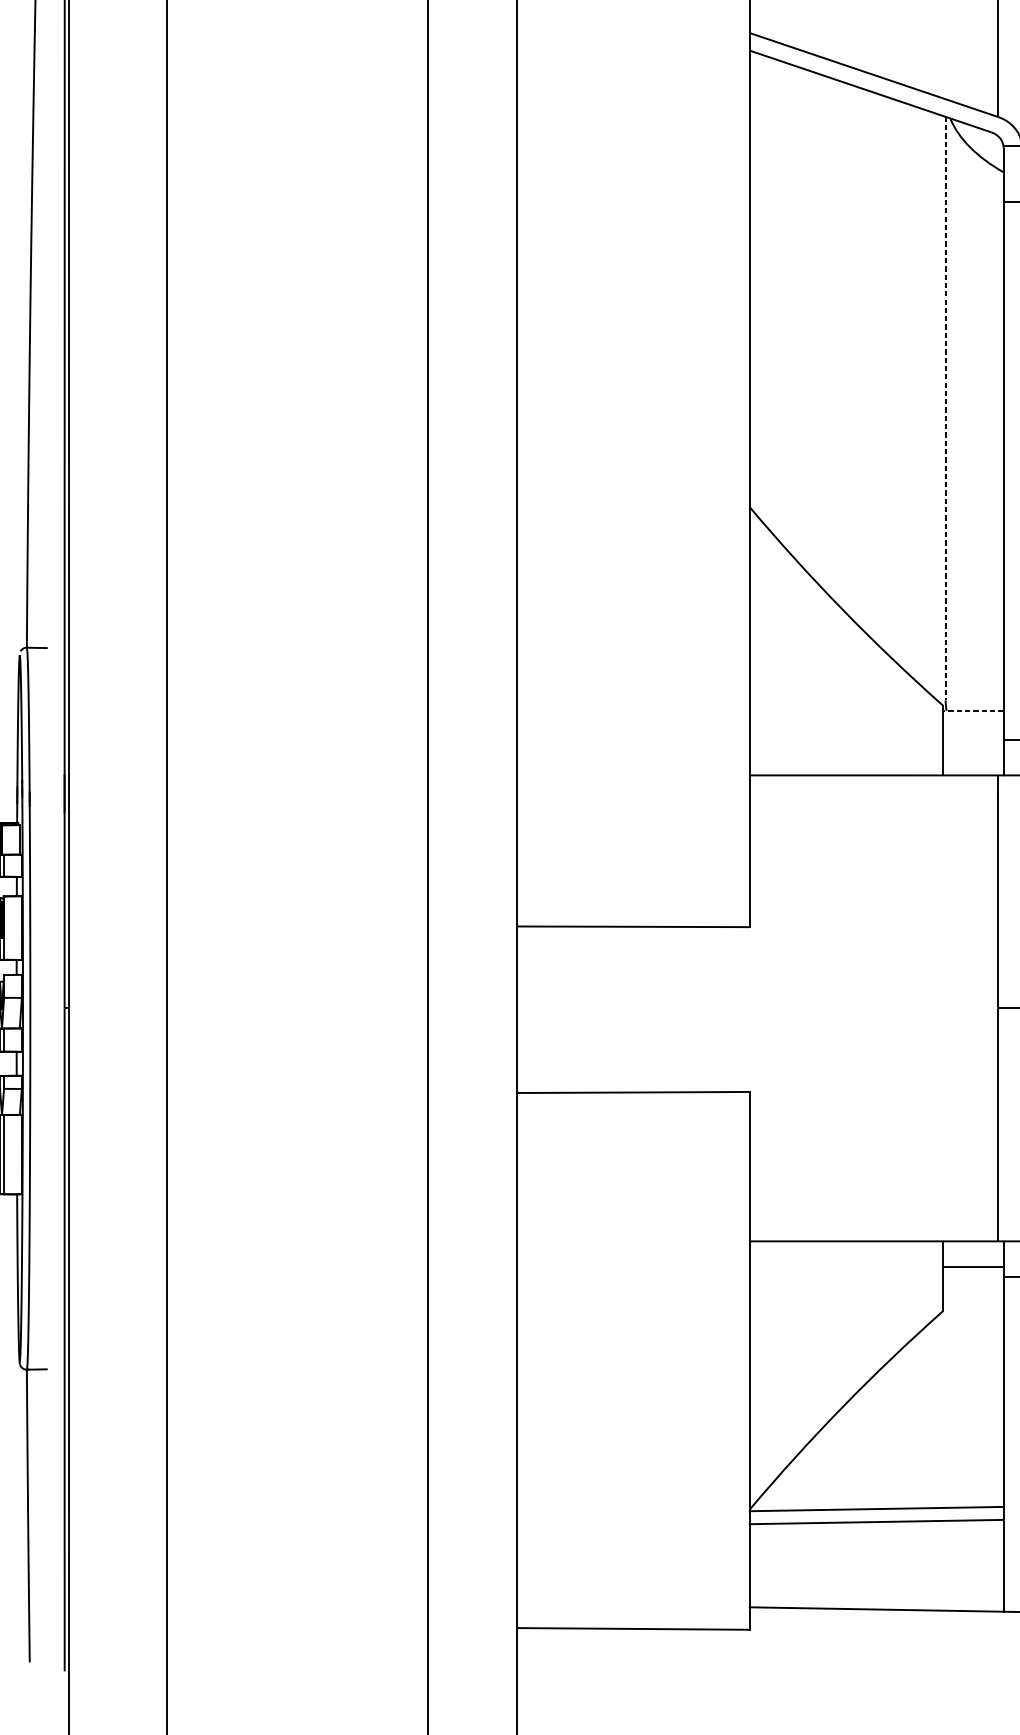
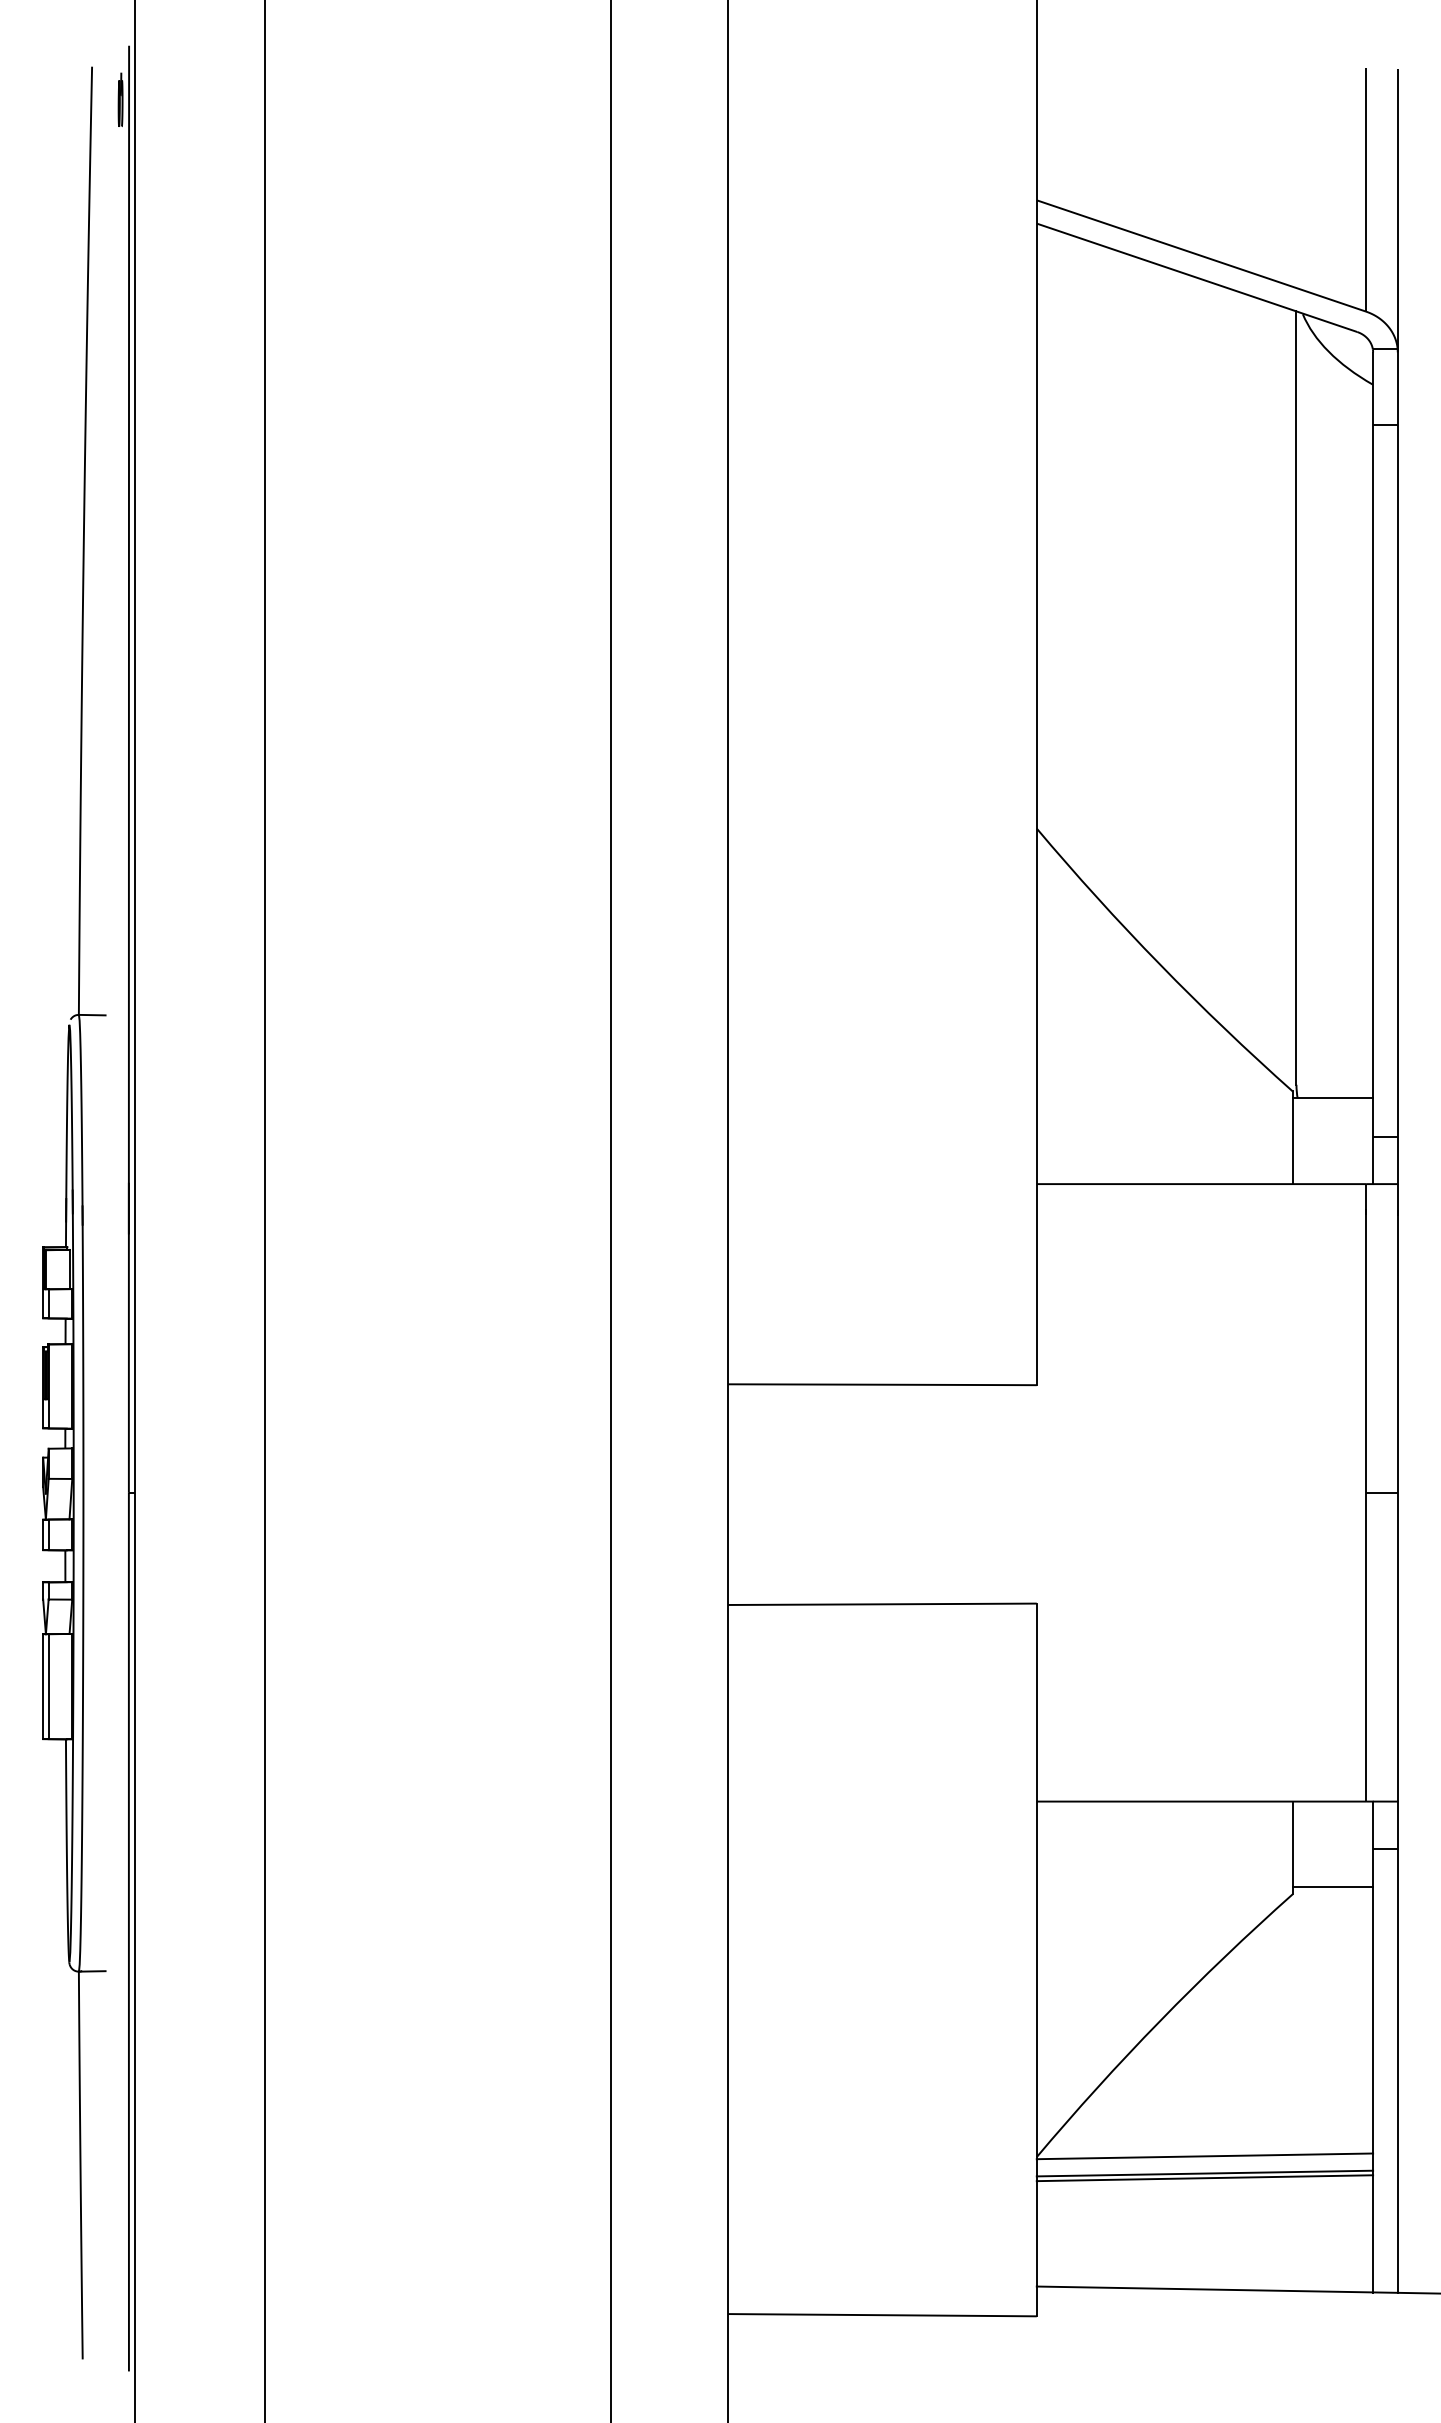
line: (945, 408) -> (1296, 698), dashed -> solid
line: (972, 710) -> (1332, 1098), dashed -> solid
line: (972, 1266) -> (1332, 1887), moved
line: (876, 1525) -> (1204, 2178), added

